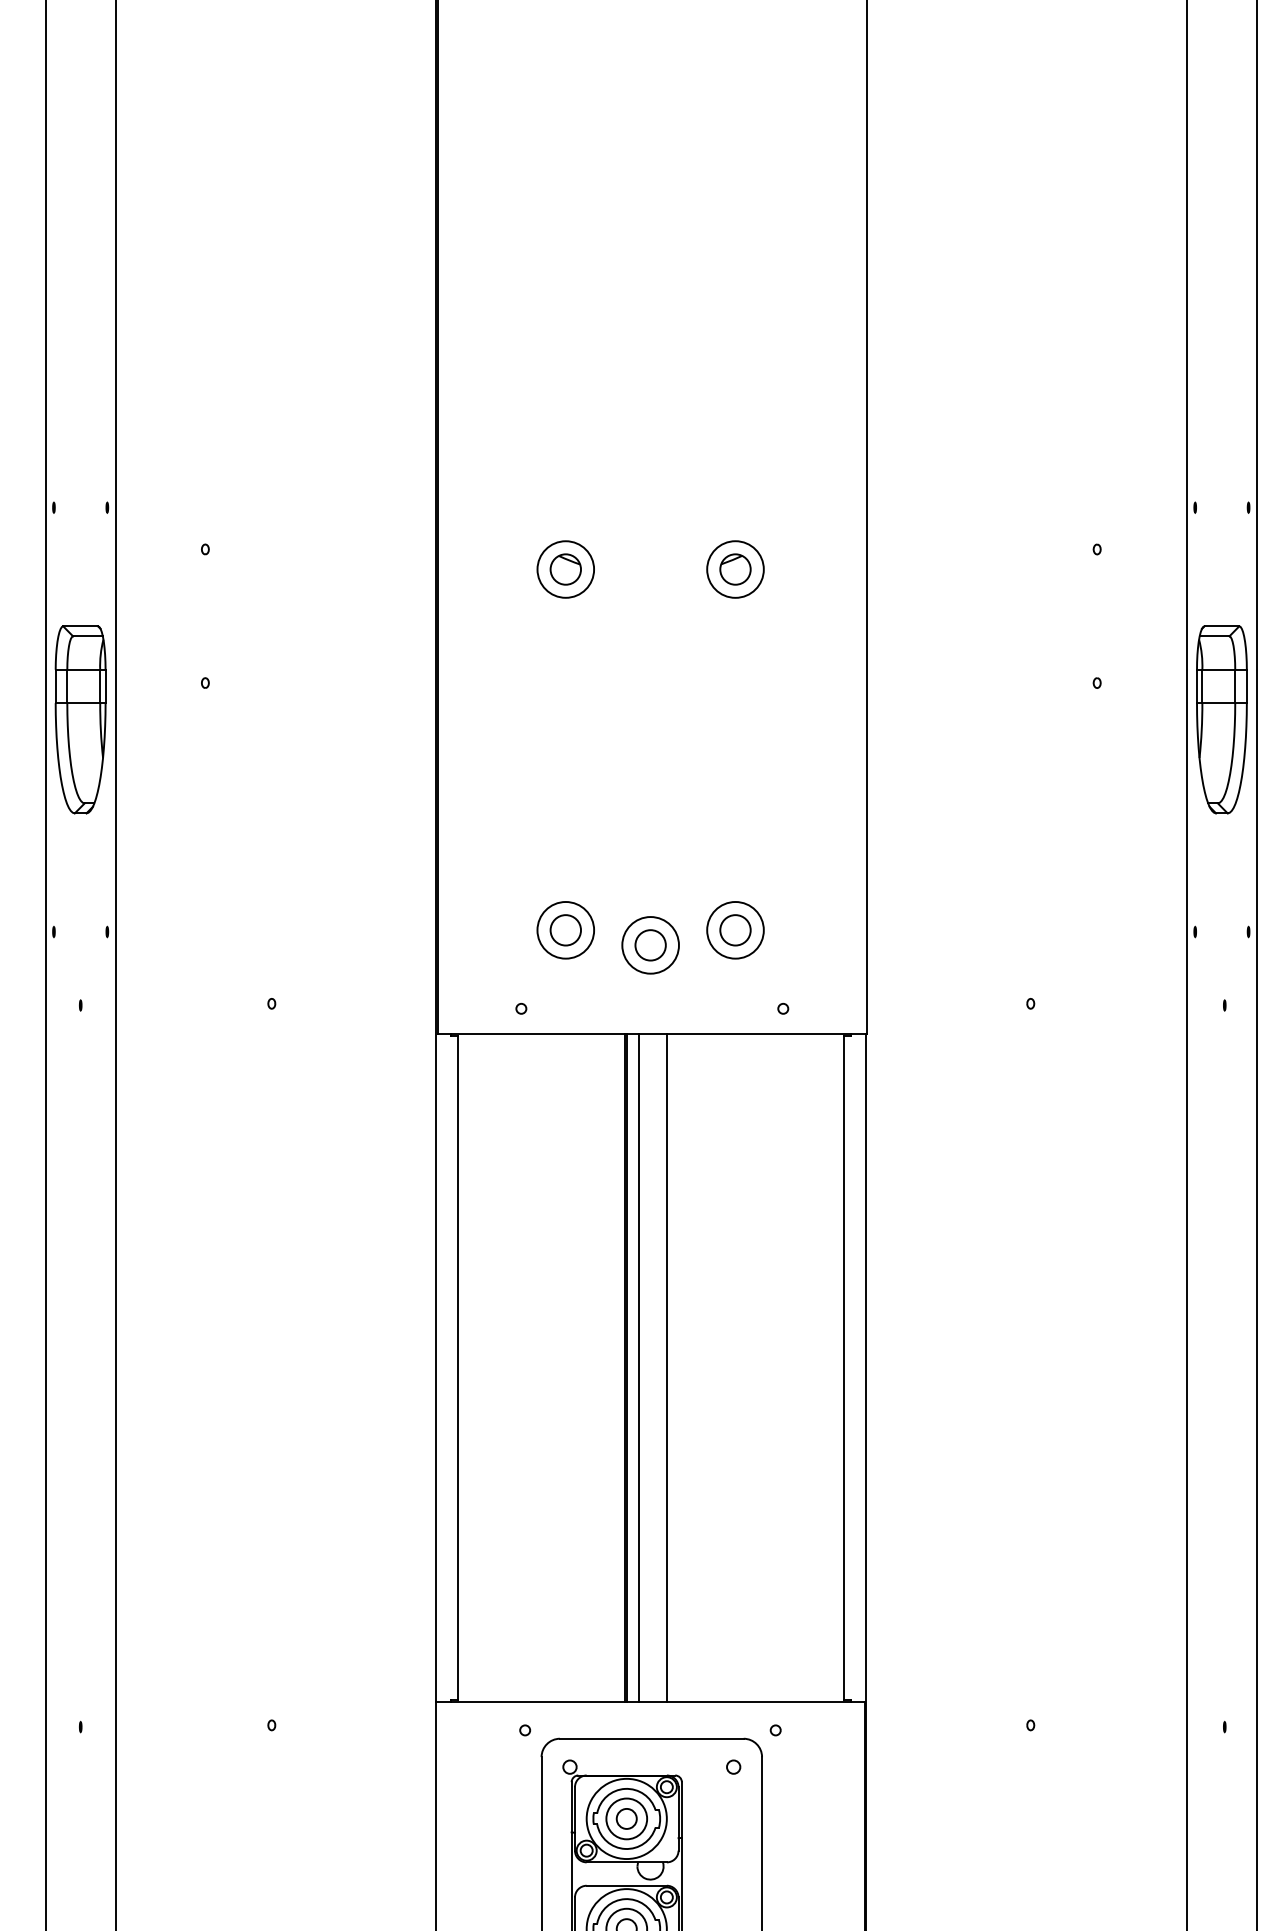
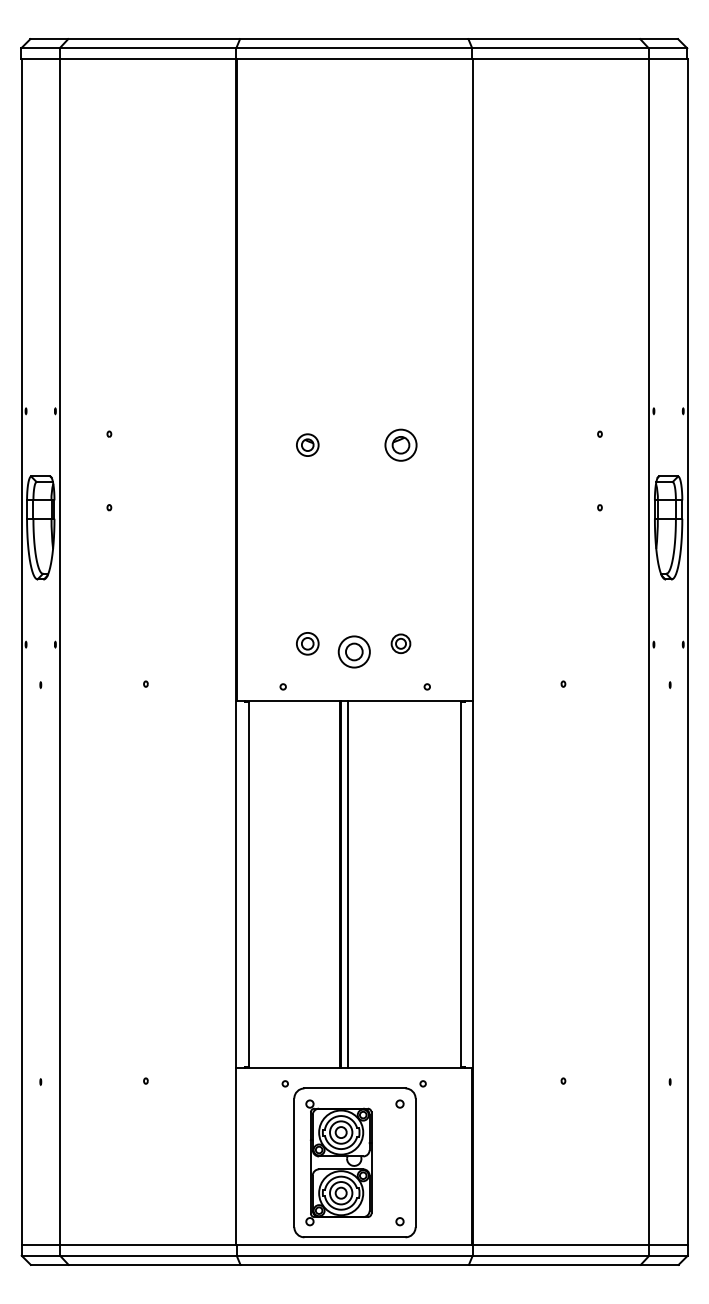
part: (565, 568) -> (307, 444), size x0.7
part: (565, 929) -> (307, 643), size x0.7
part: (734, 929) -> (400, 643), size x0.6
line: (667, 1367) -> (363, 884), removed

